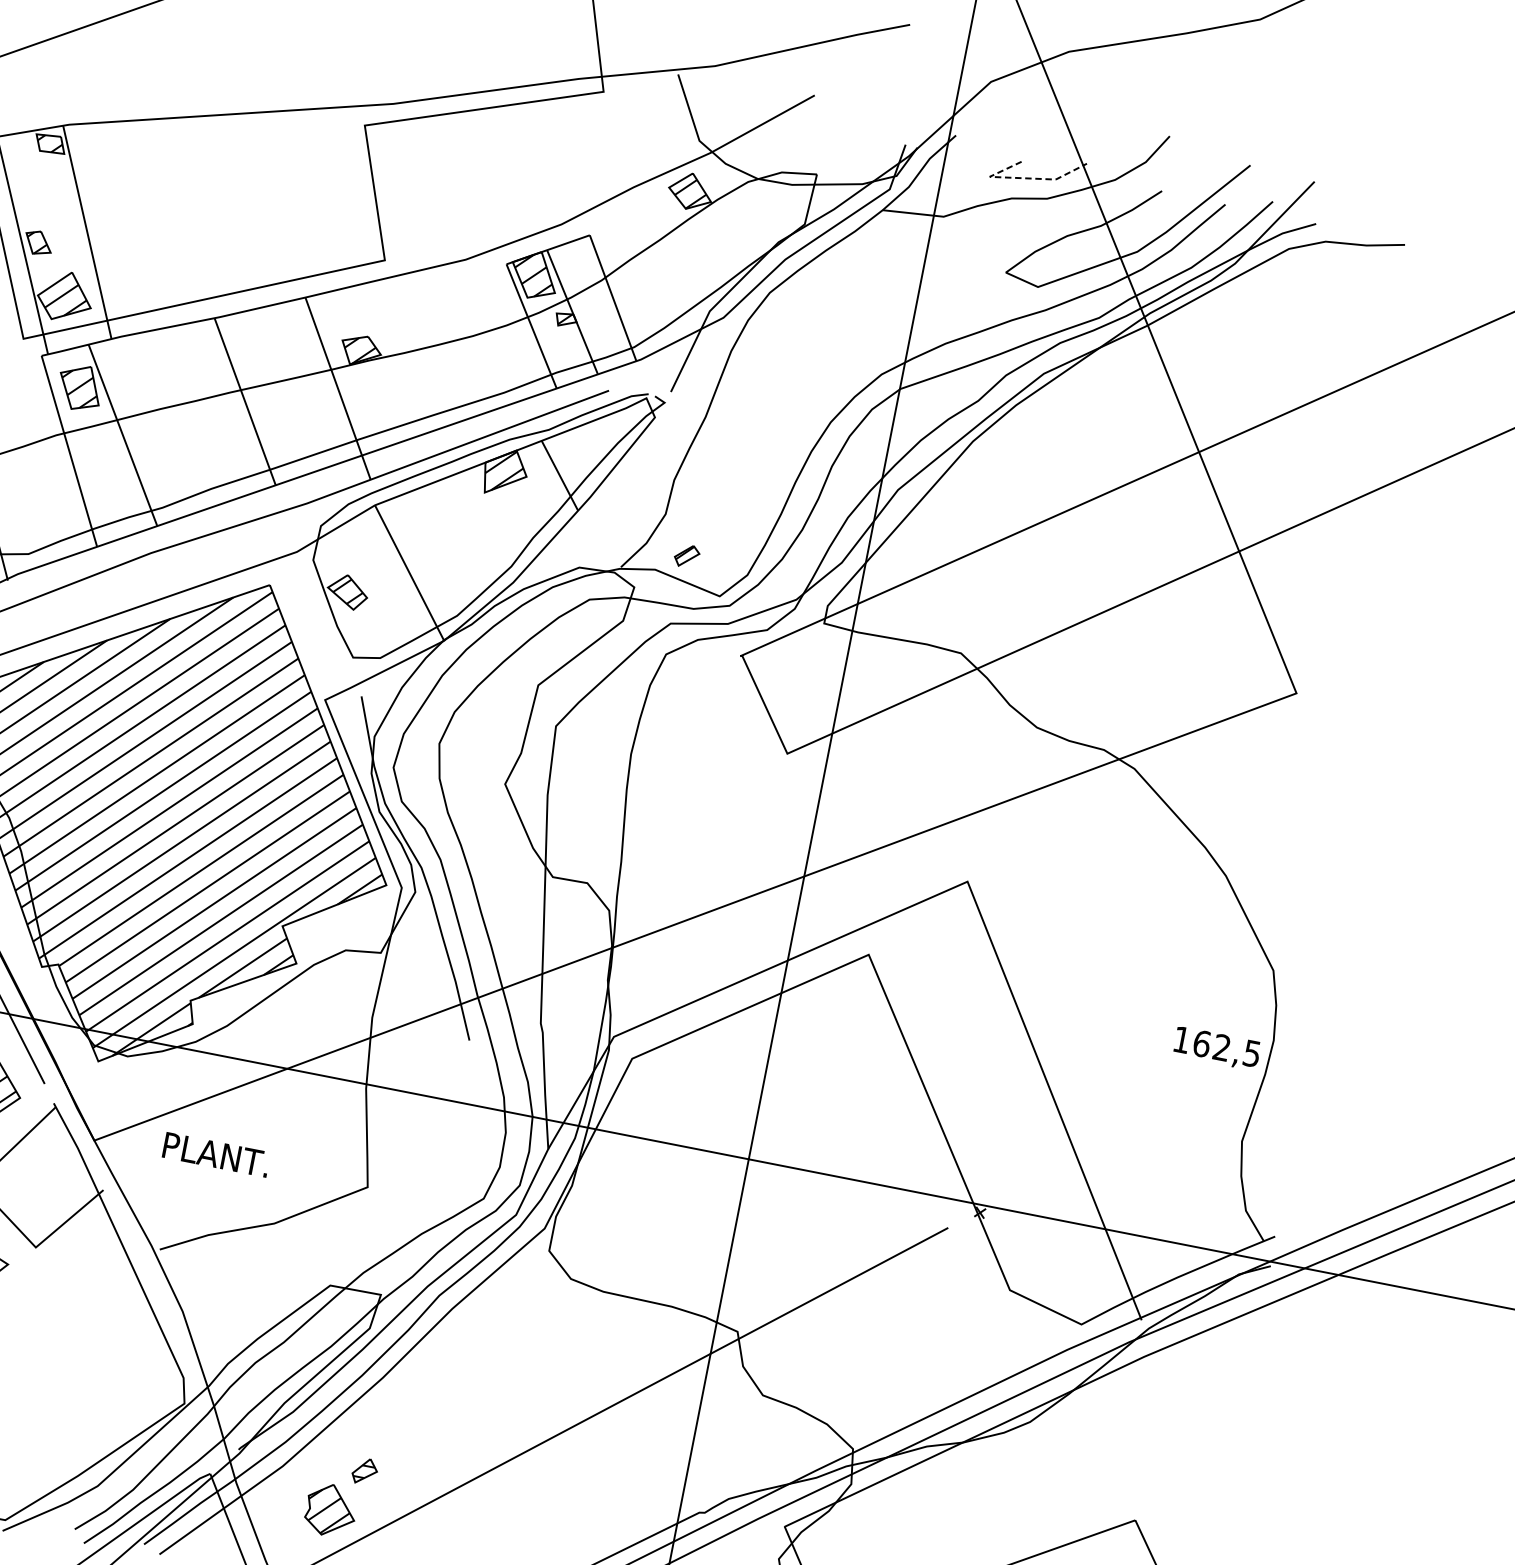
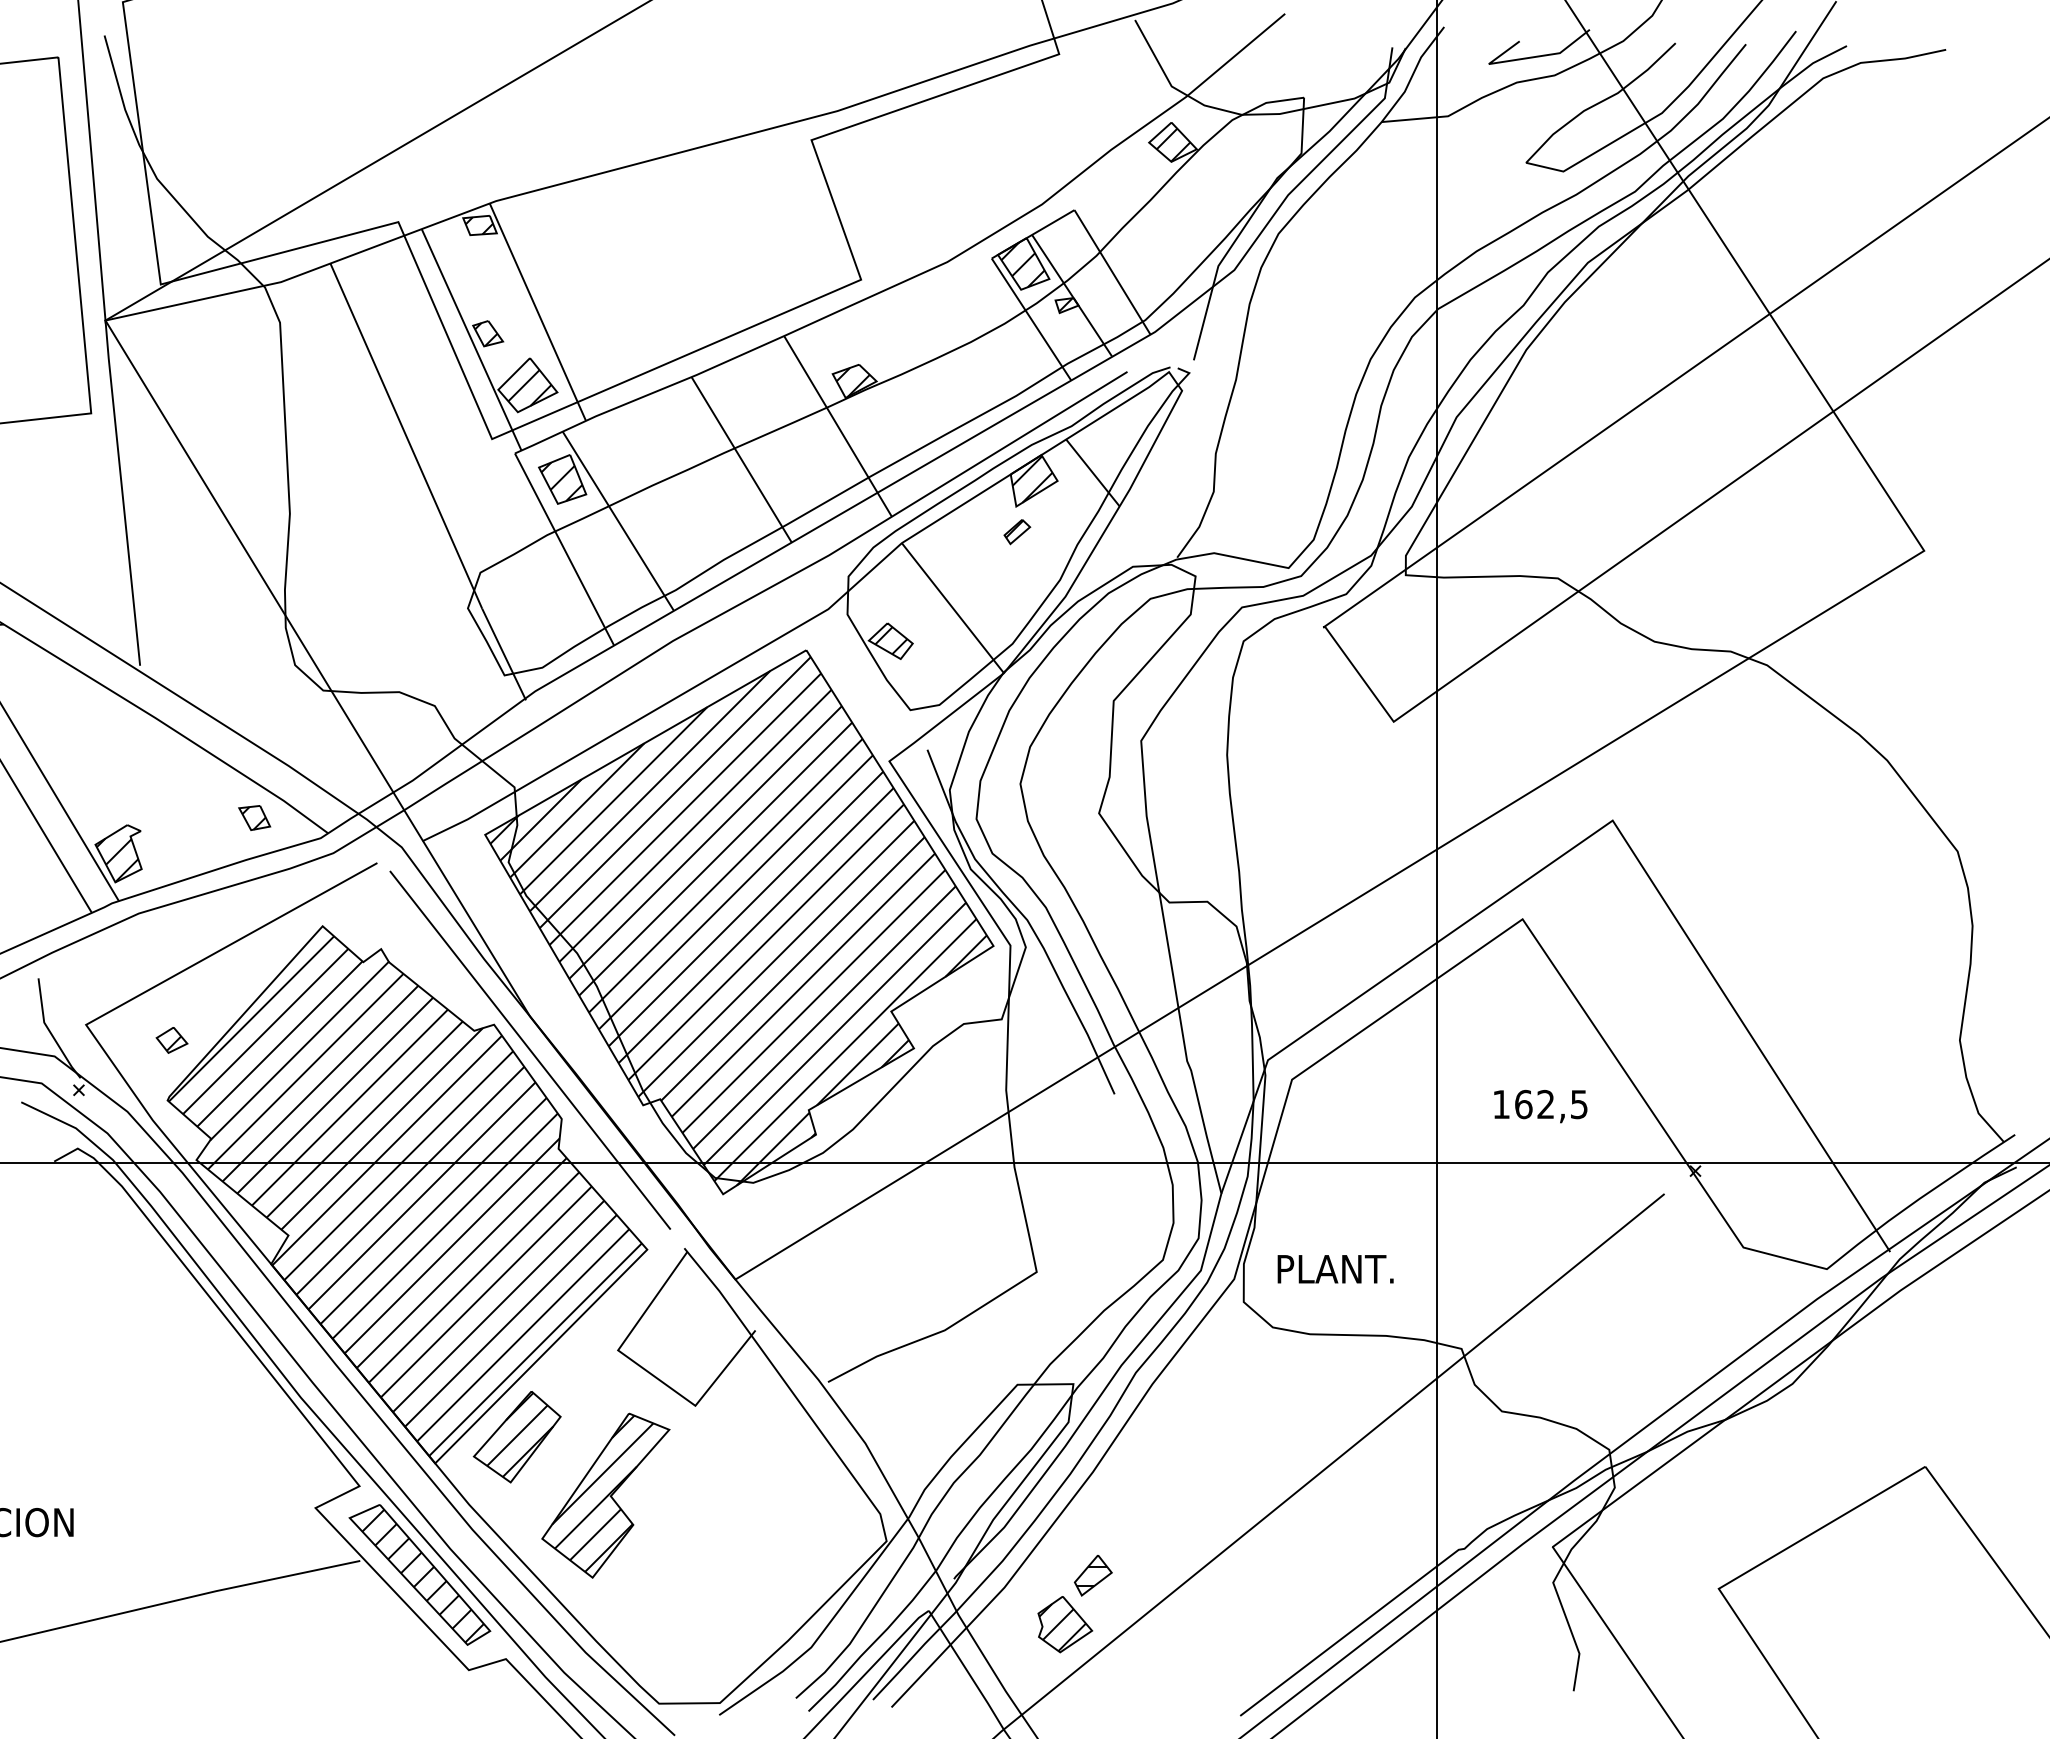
line: (1022, 178) -> (1524, 58), dashed -> solid
part: (687, 556) -> (1017, 532), moved
text: (1216, 1048) -> (1540, 1106), moved
text: (216, 1155) -> (1335, 1269), moved
part: (365, 1471) -> (1093, 1575), size x1.43

